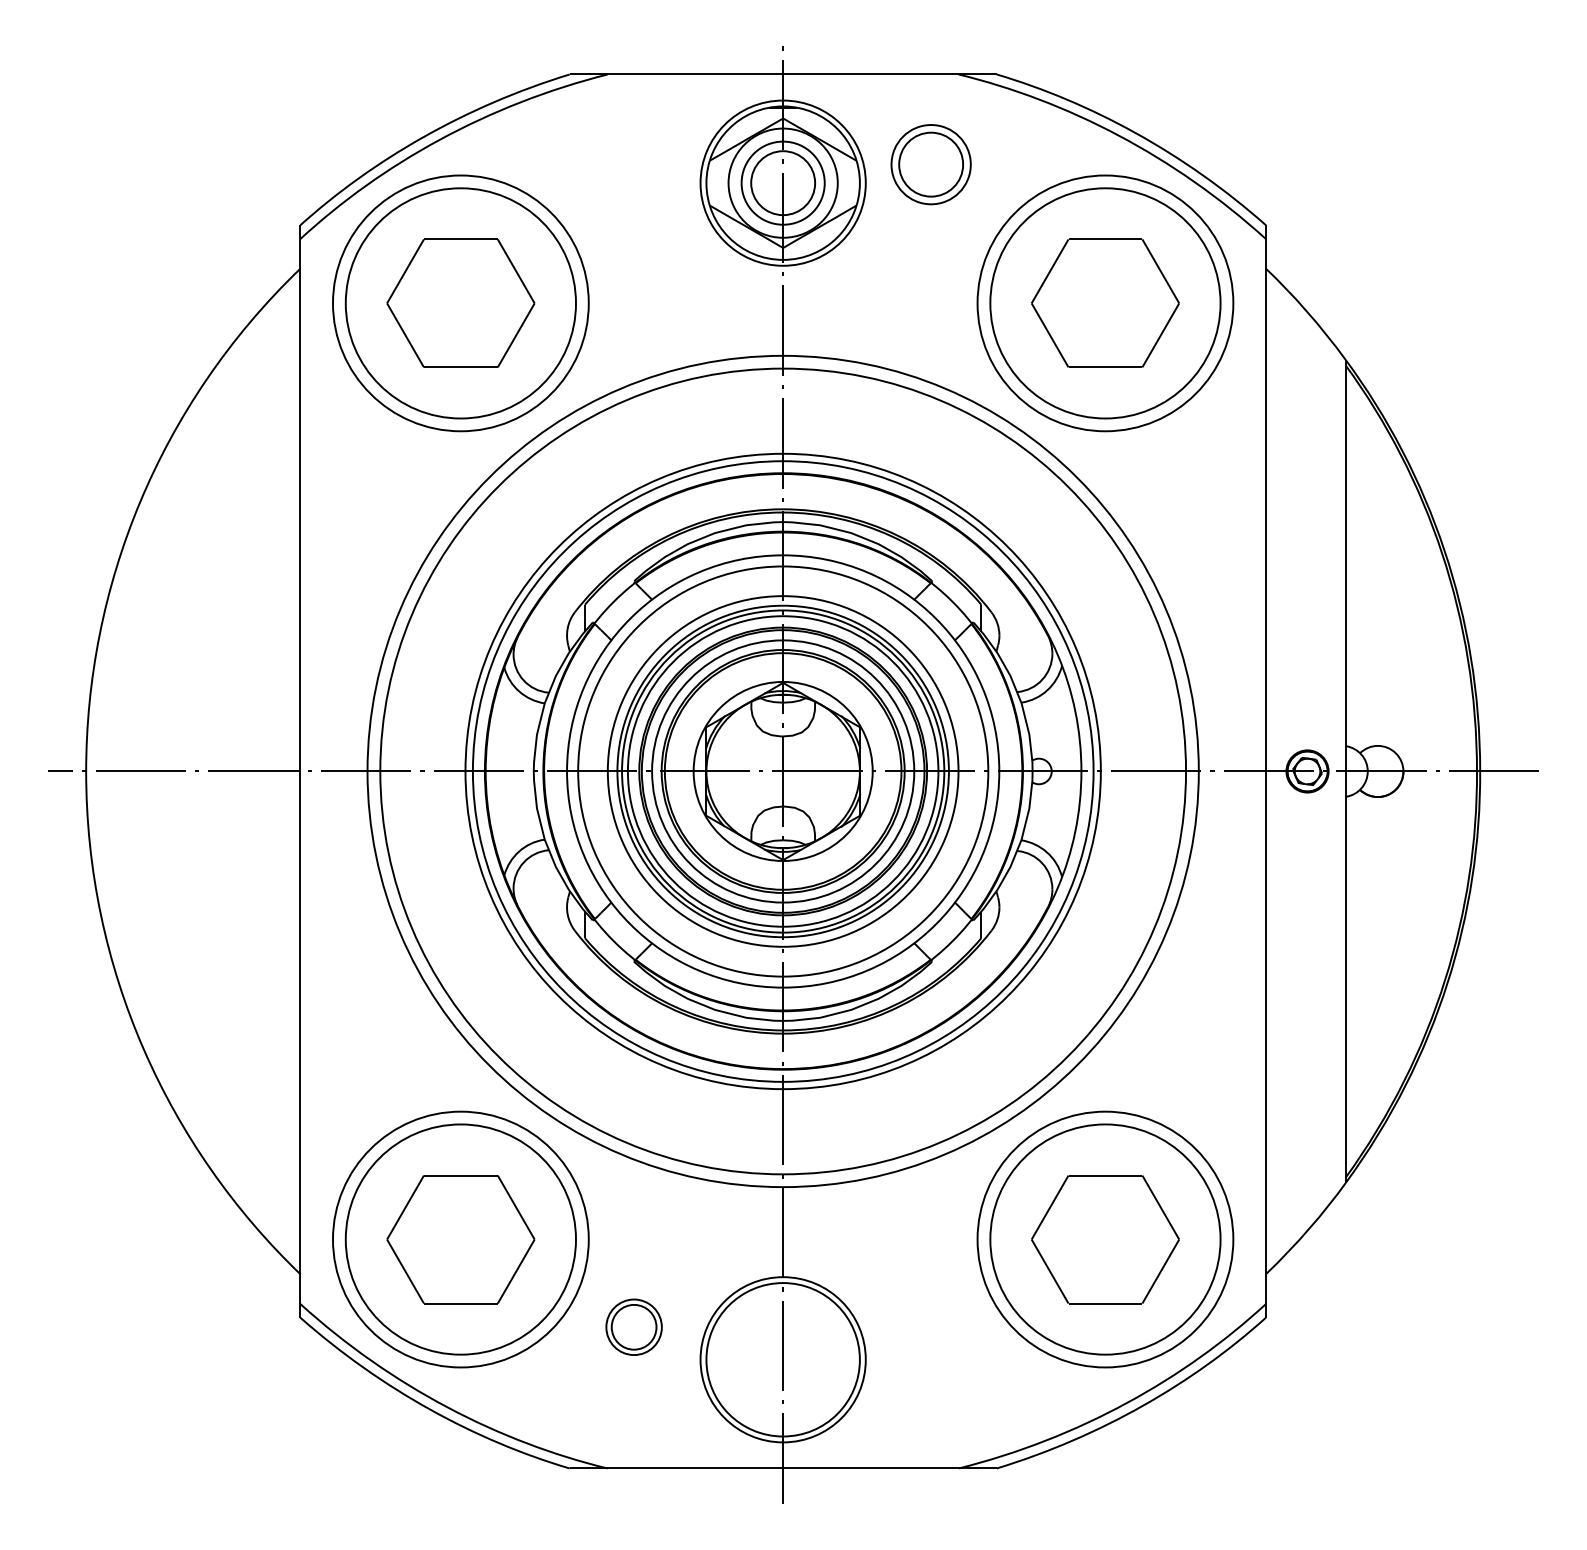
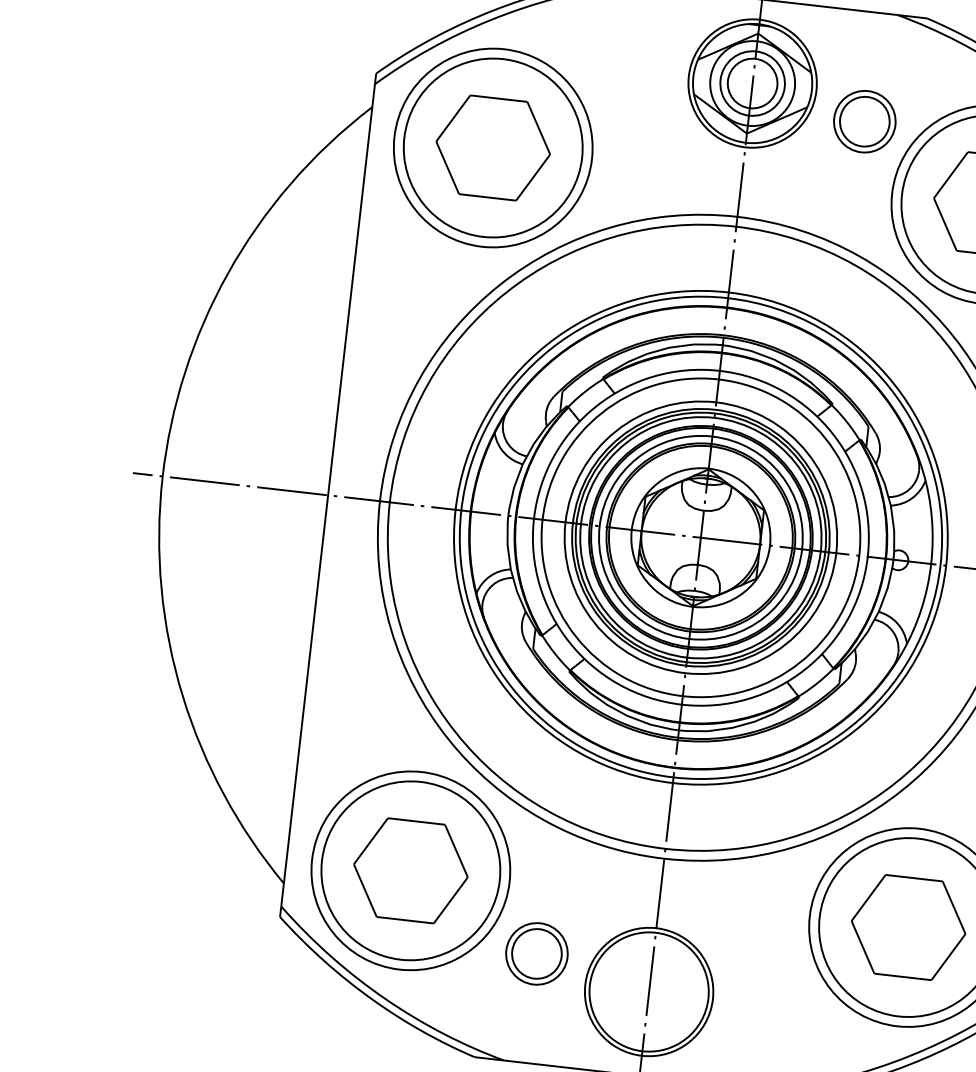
part: (930, 164) -> (864, 121), moved
part: (633, 1326) -> (536, 953), size x1.43

